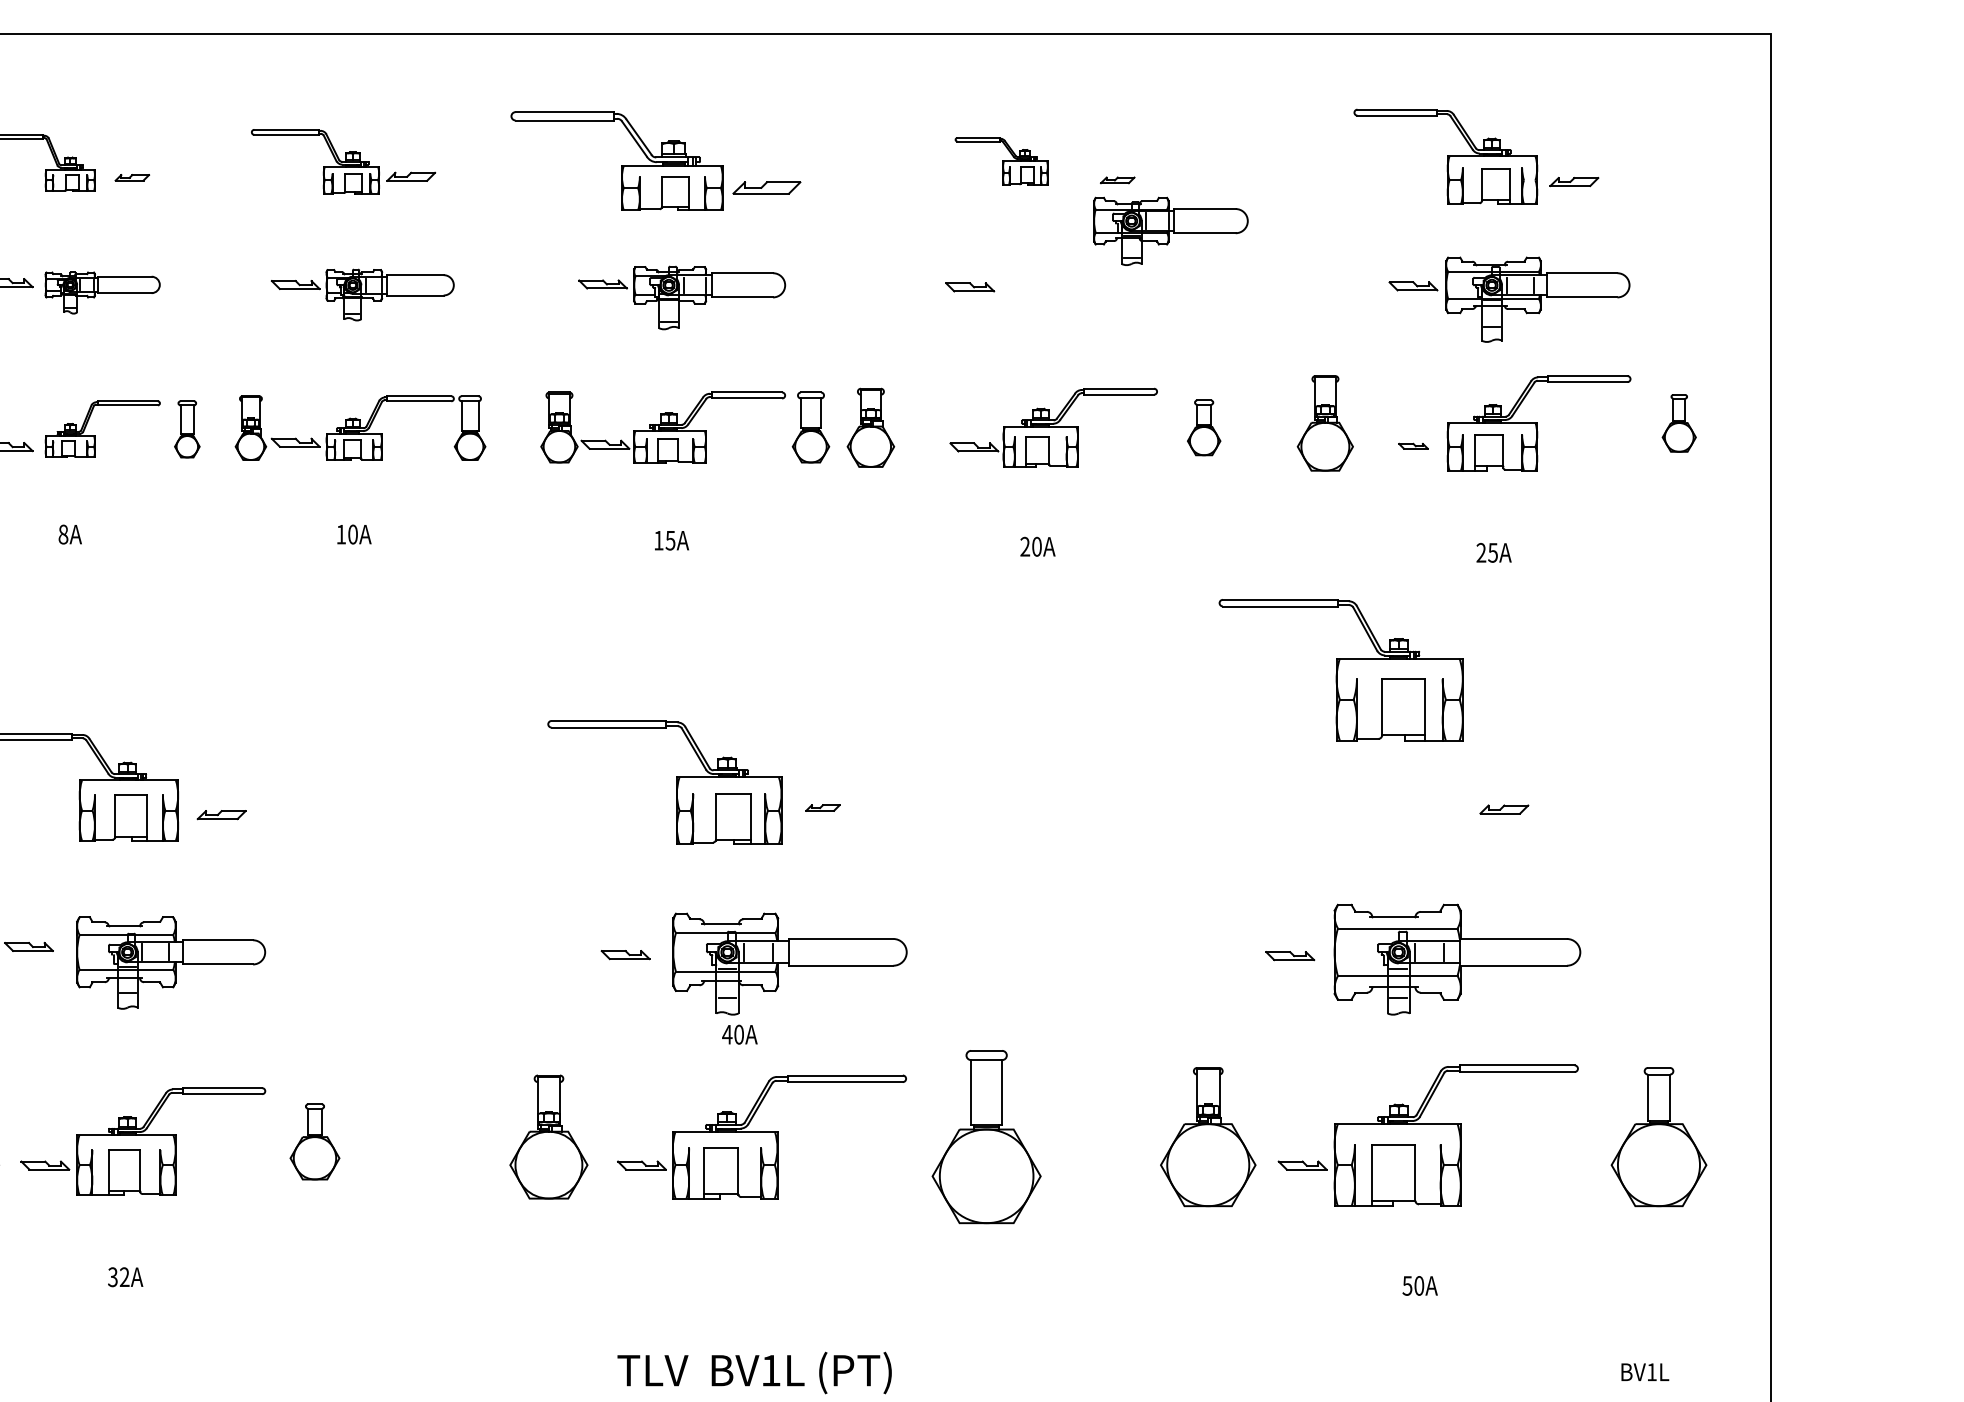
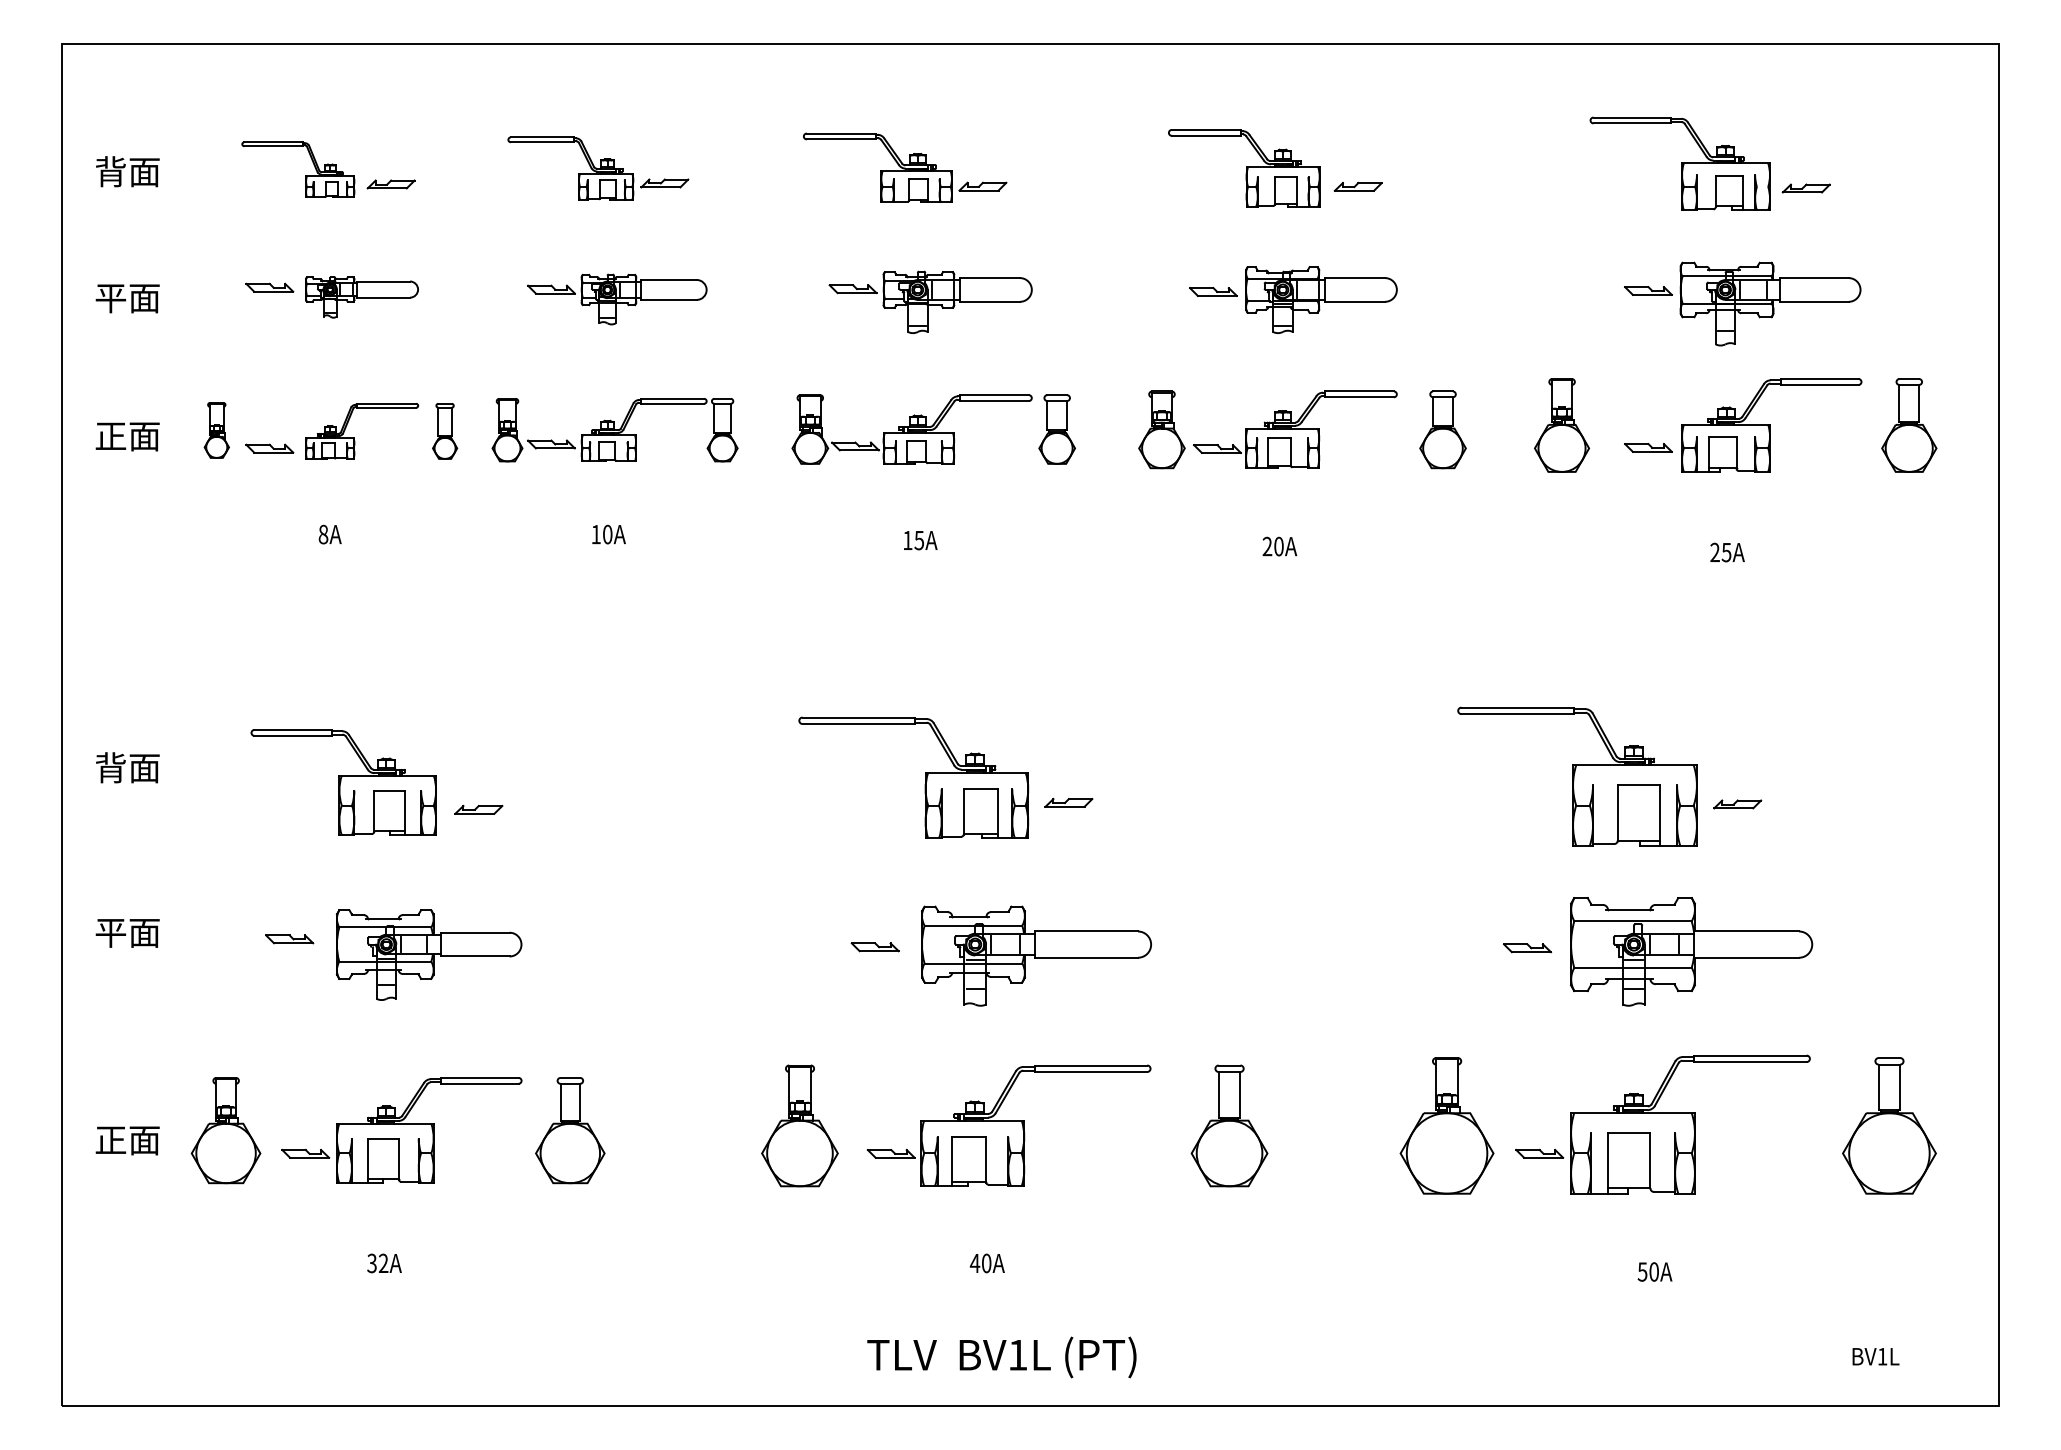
part: (656, 160) -> (905, 167), size x0.71
part: (1001, 161) -> (1244, 168), size x1.67
part: (131, 177) -> (390, 184), size x1.43
part: (1116, 179) -> (1357, 186), size x1.43
part: (1170, 230) -> (1321, 299), moved
part: (1679, 423) -> (1909, 425), size x1.67
part: (870, 427) -> (1161, 429), moved
part: (1203, 427) -> (1442, 429), size x1.43
part: (1413, 445) -> (1648, 447), size x1.67
part: (1341, 670) -> (1577, 776), moved
part: (822, 807) -> (1068, 802), size x1.43
text: (738, 1034) -> (986, 1263), moved
part: (986, 1136) -> (1229, 1125), size x0.71
part: (315, 1141) -> (570, 1130), size x1.43

